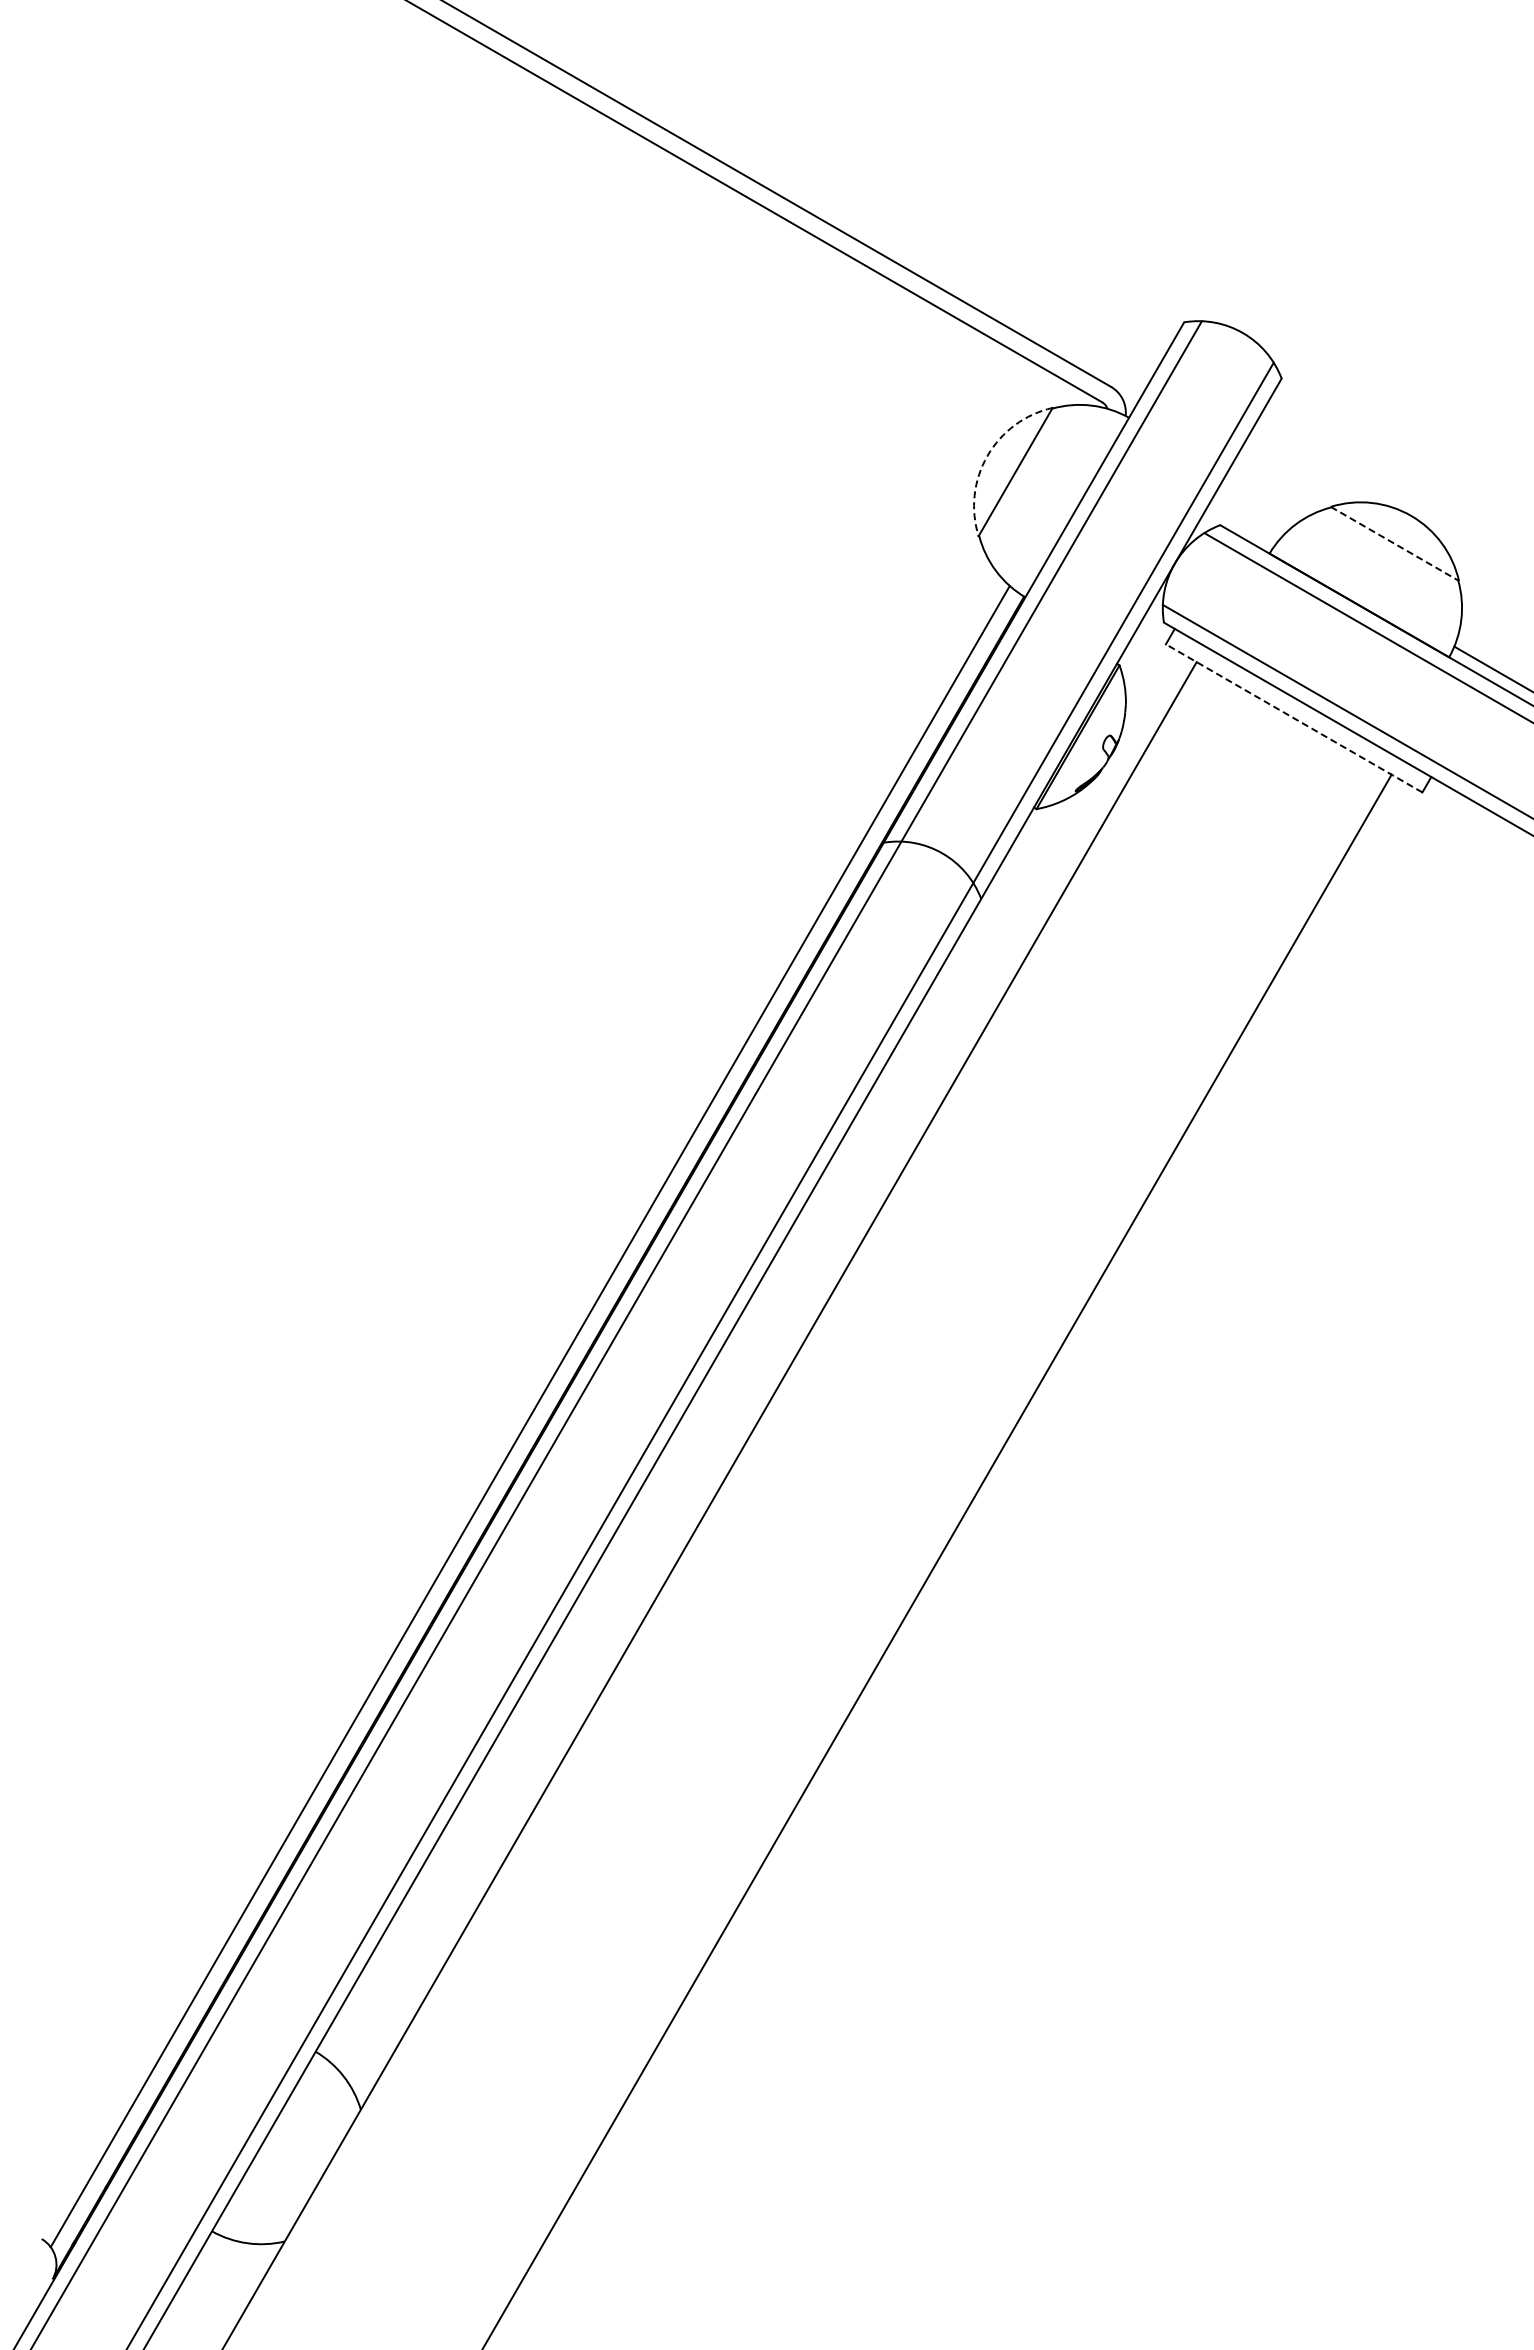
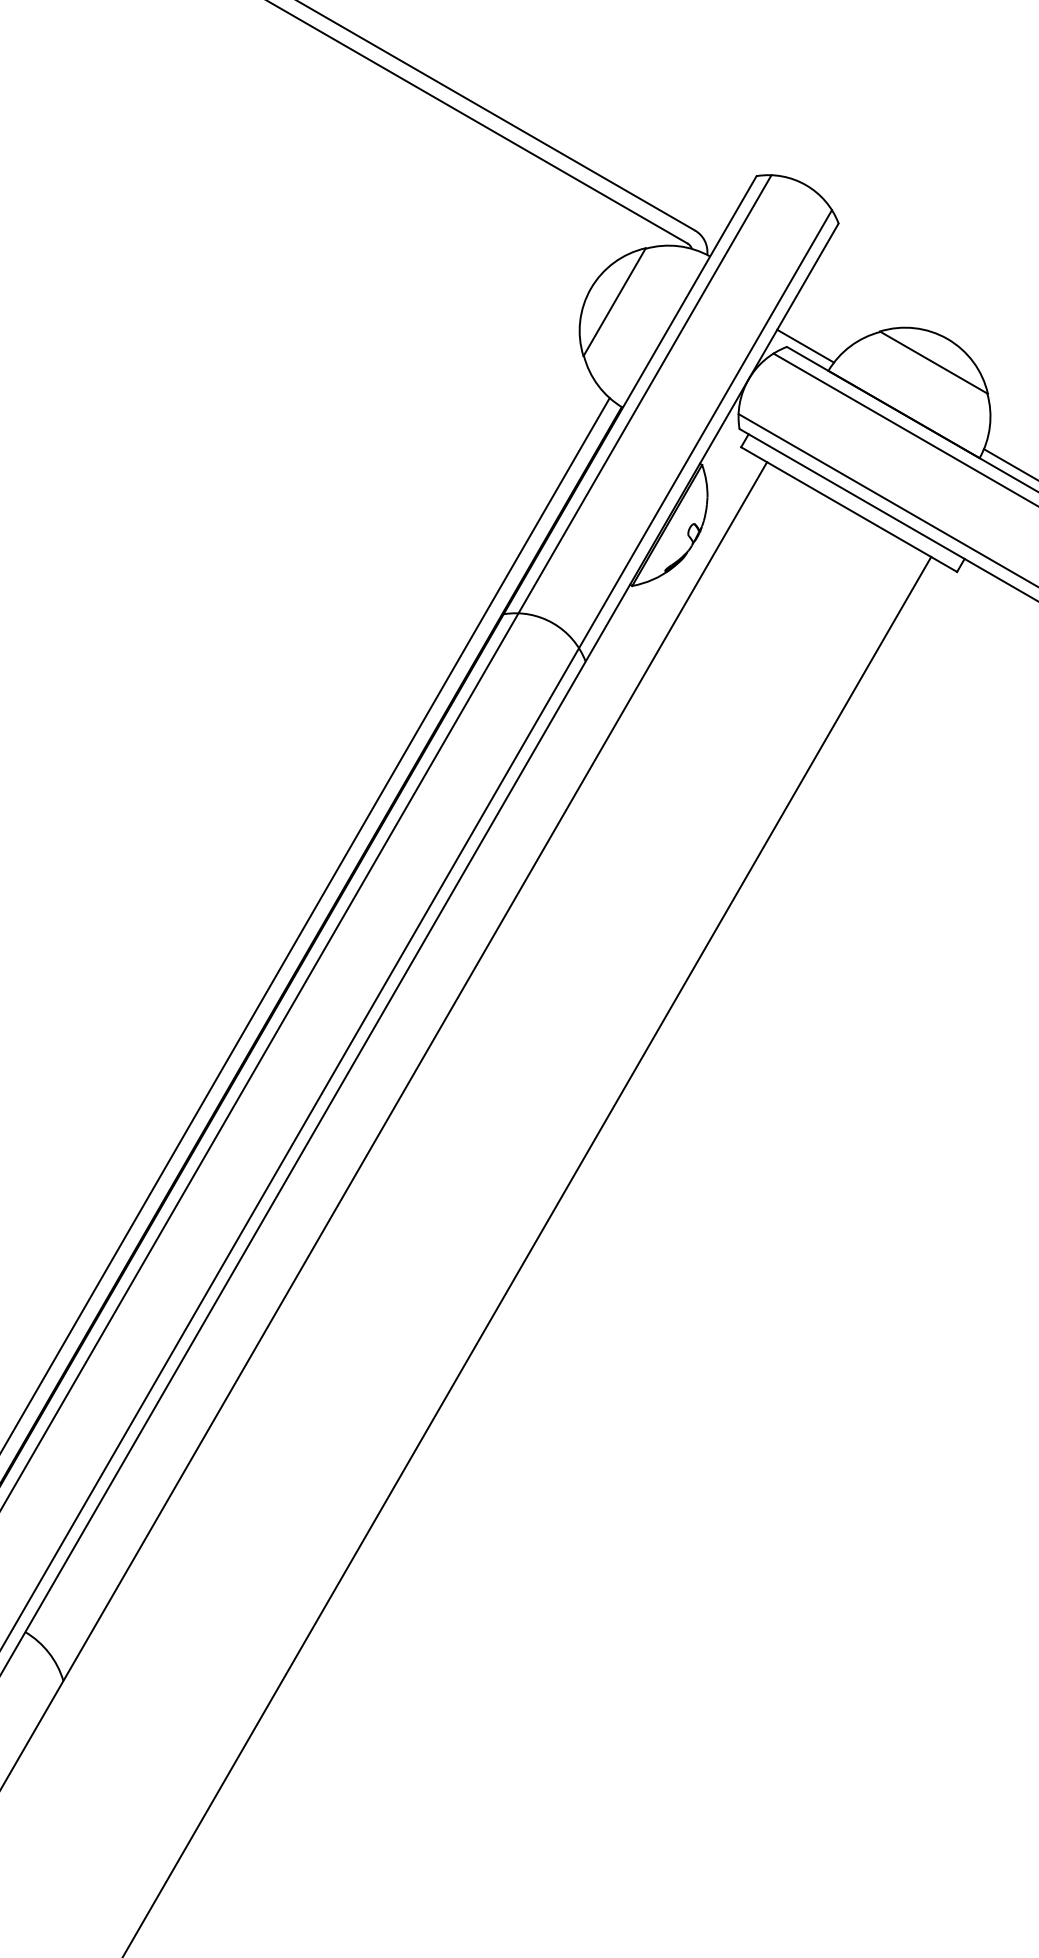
arc: (987, 455) -> (590, 288), dashed -> solid
line: (1242, 523) -> (805, 345), added
line: (1395, 544) -> (934, 363), dashed -> solid
line: (1293, 718) -> (848, 509), dashed -> solid

